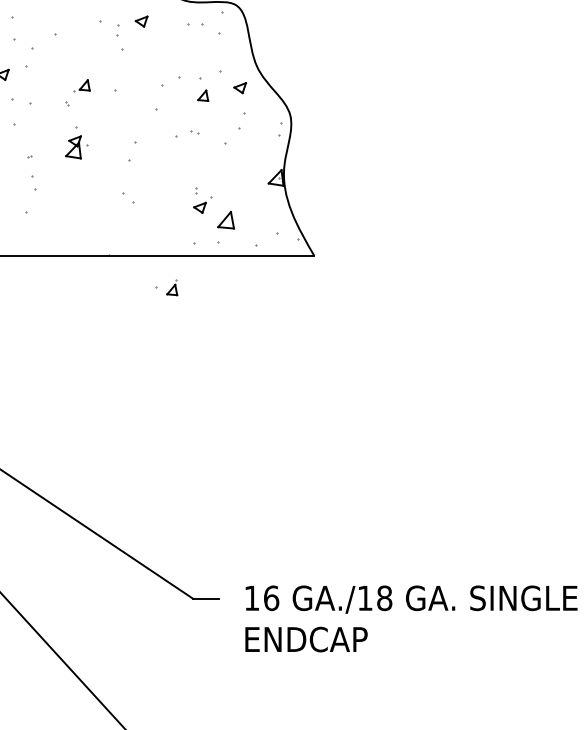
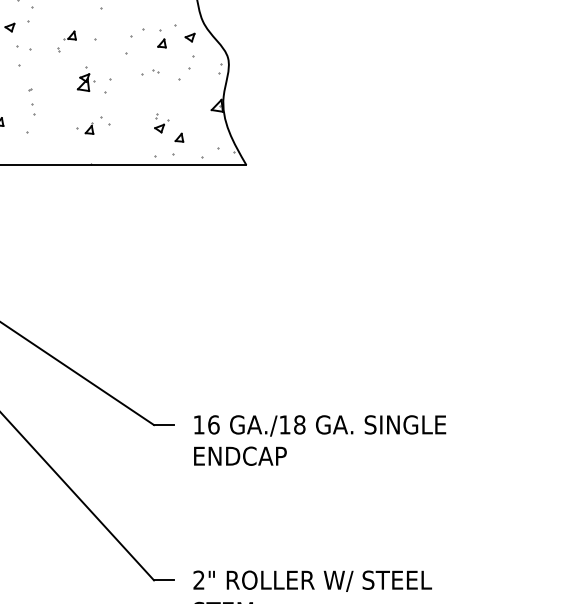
part: (76, 141) -> (85, 78), moved
part: (226, 219) -> (179, 137), size x0.62
part: (166, 288) -> (85, 128), moved

